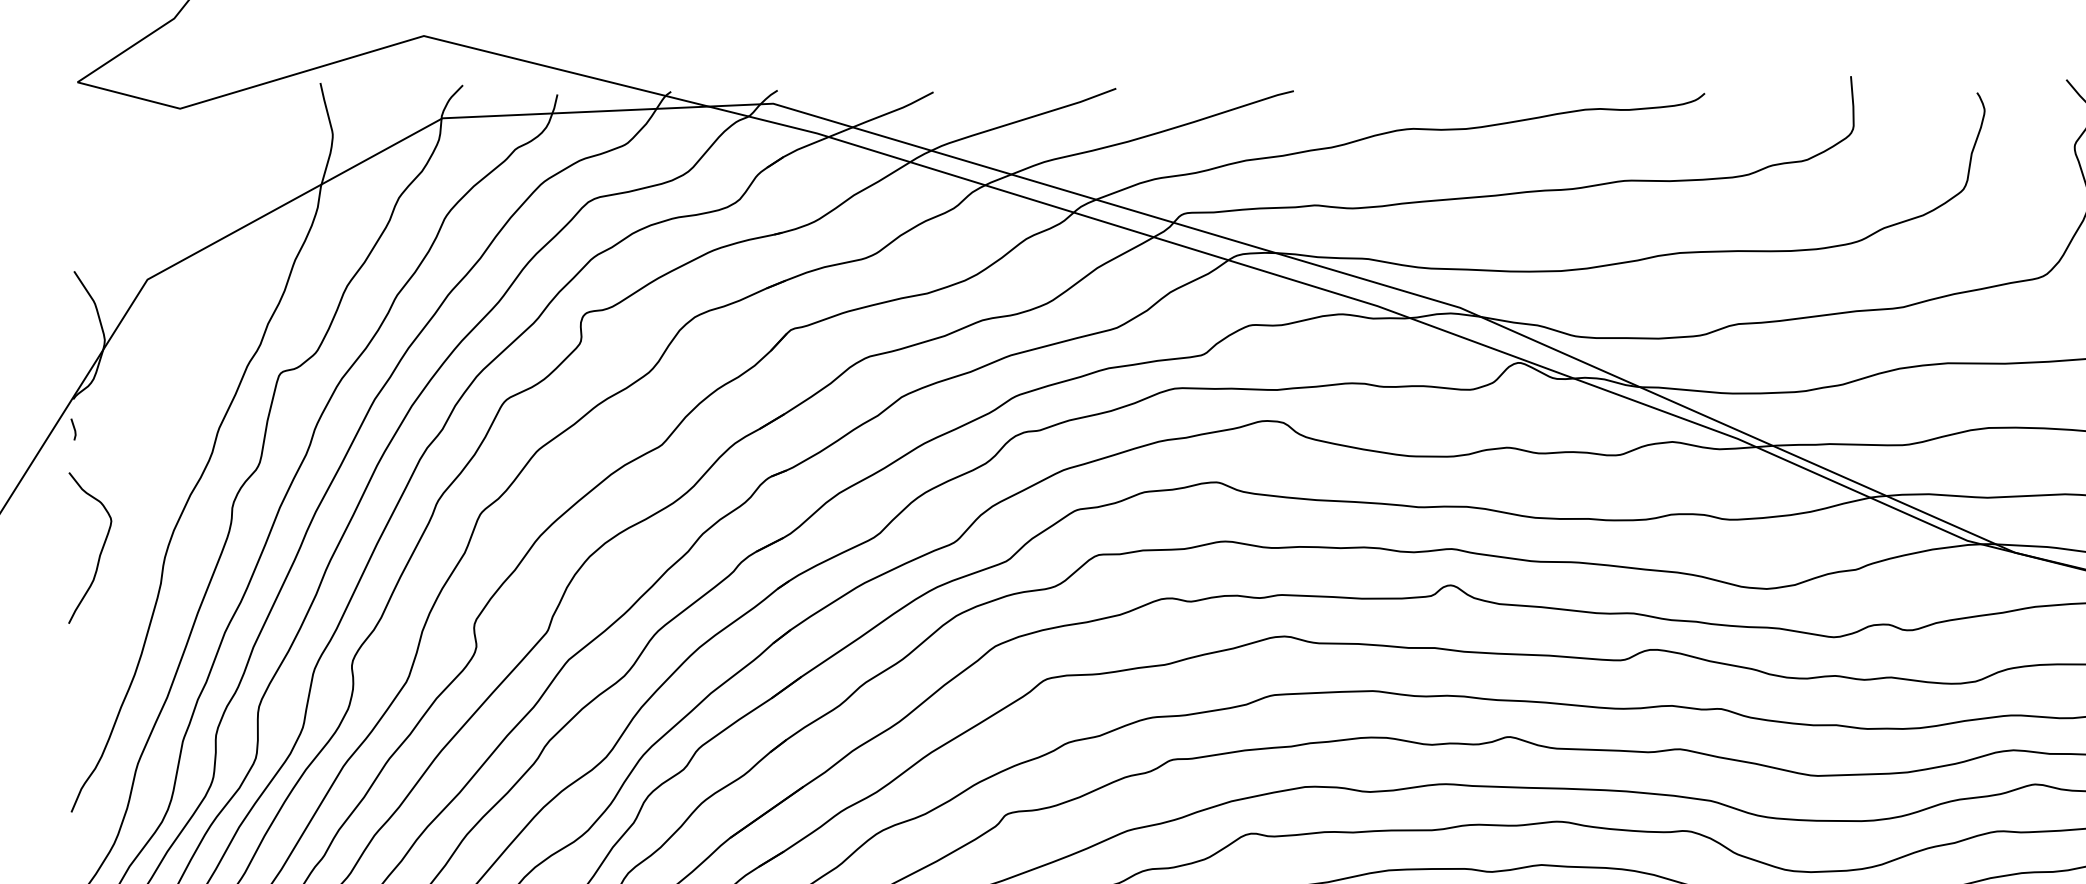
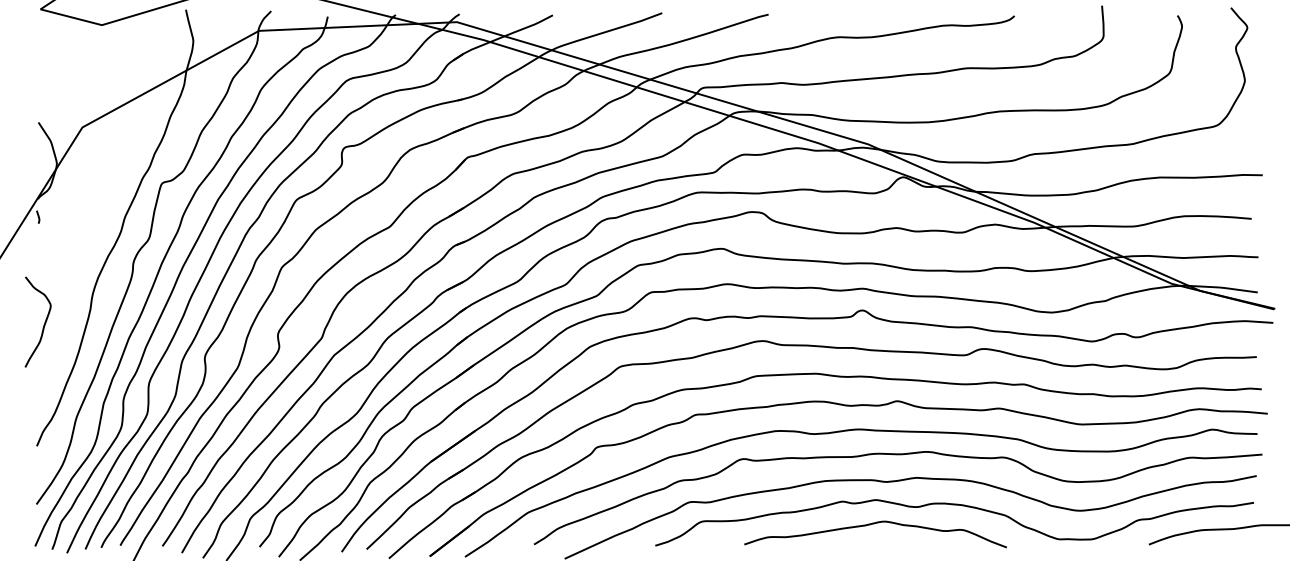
curve: (99, 552) -> (43, 324), moved

